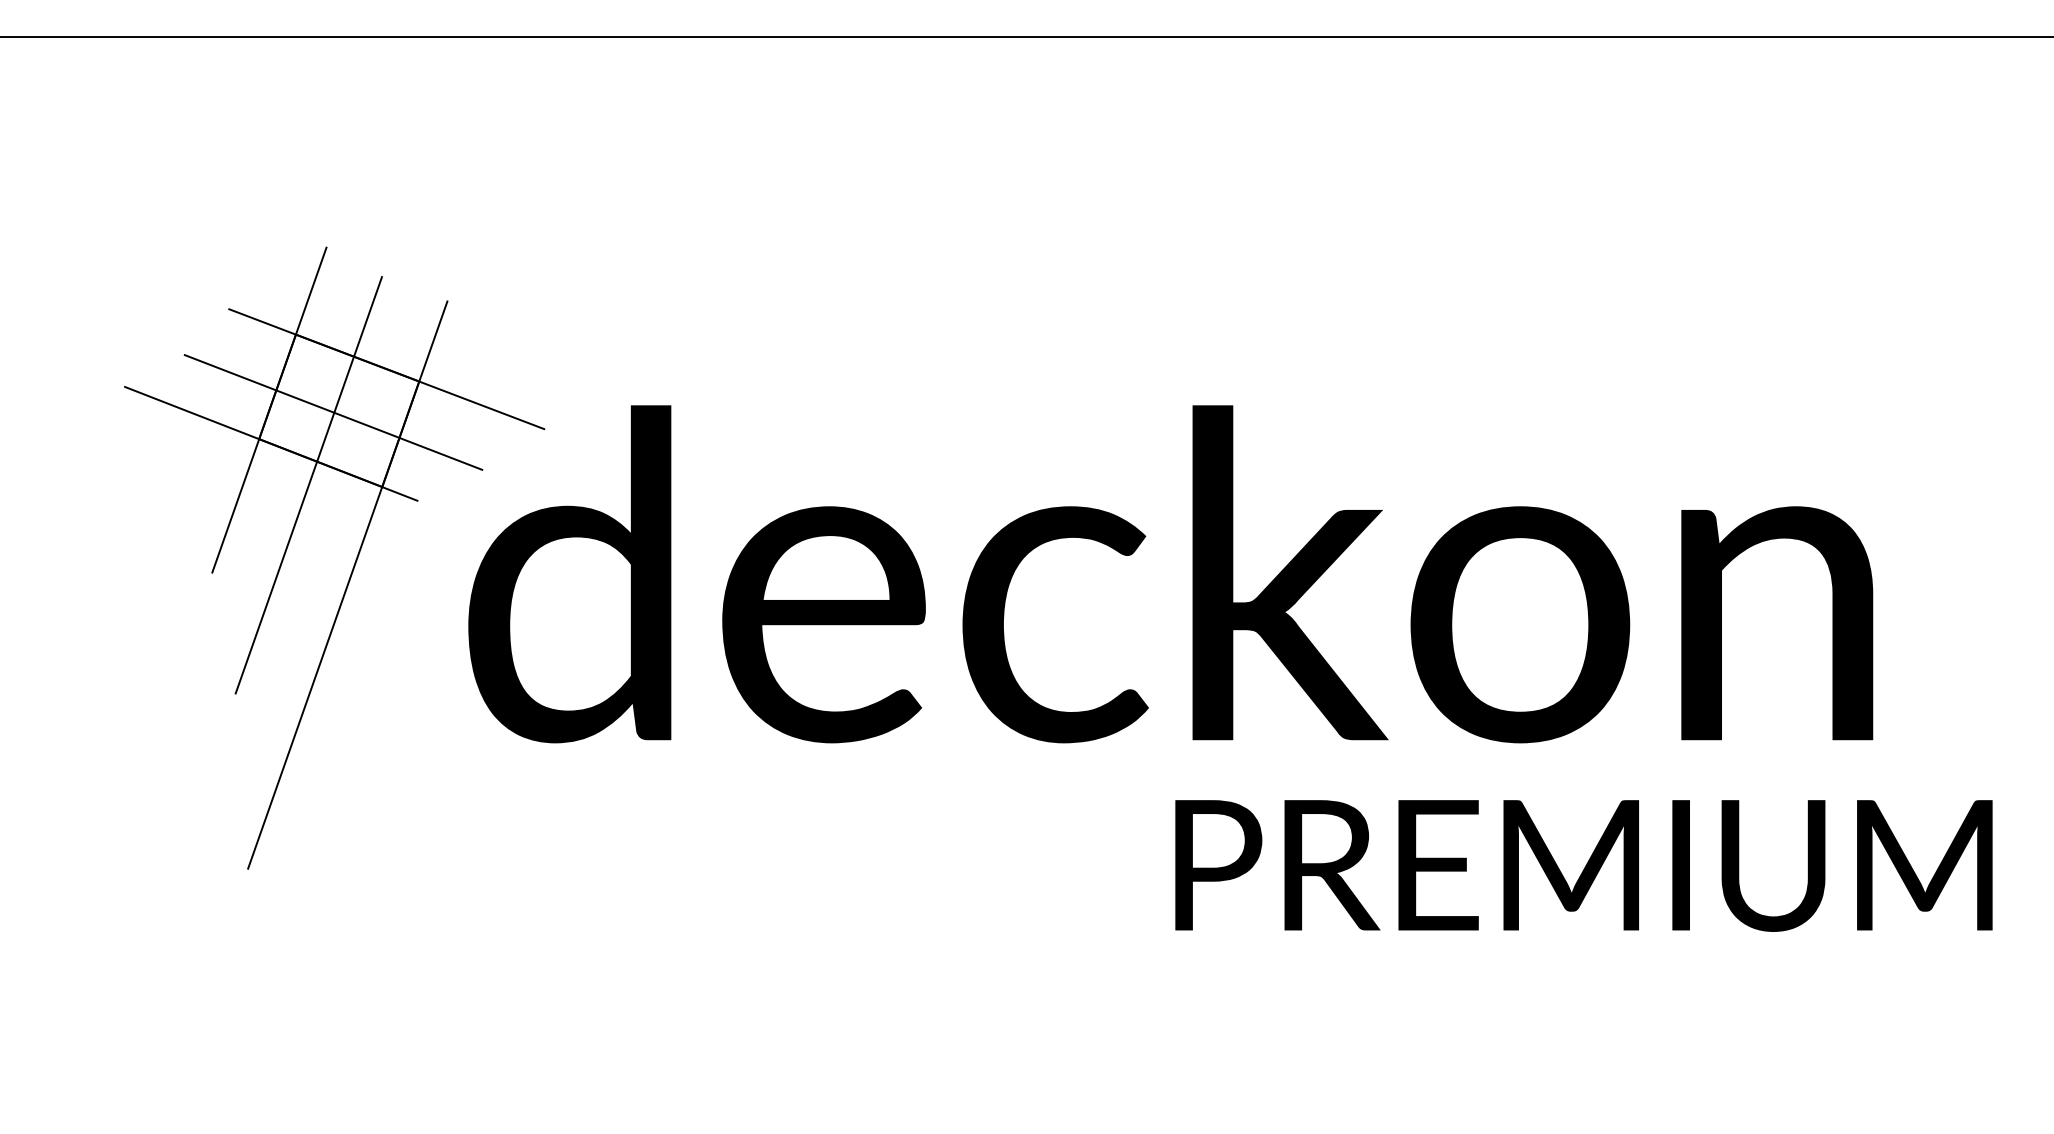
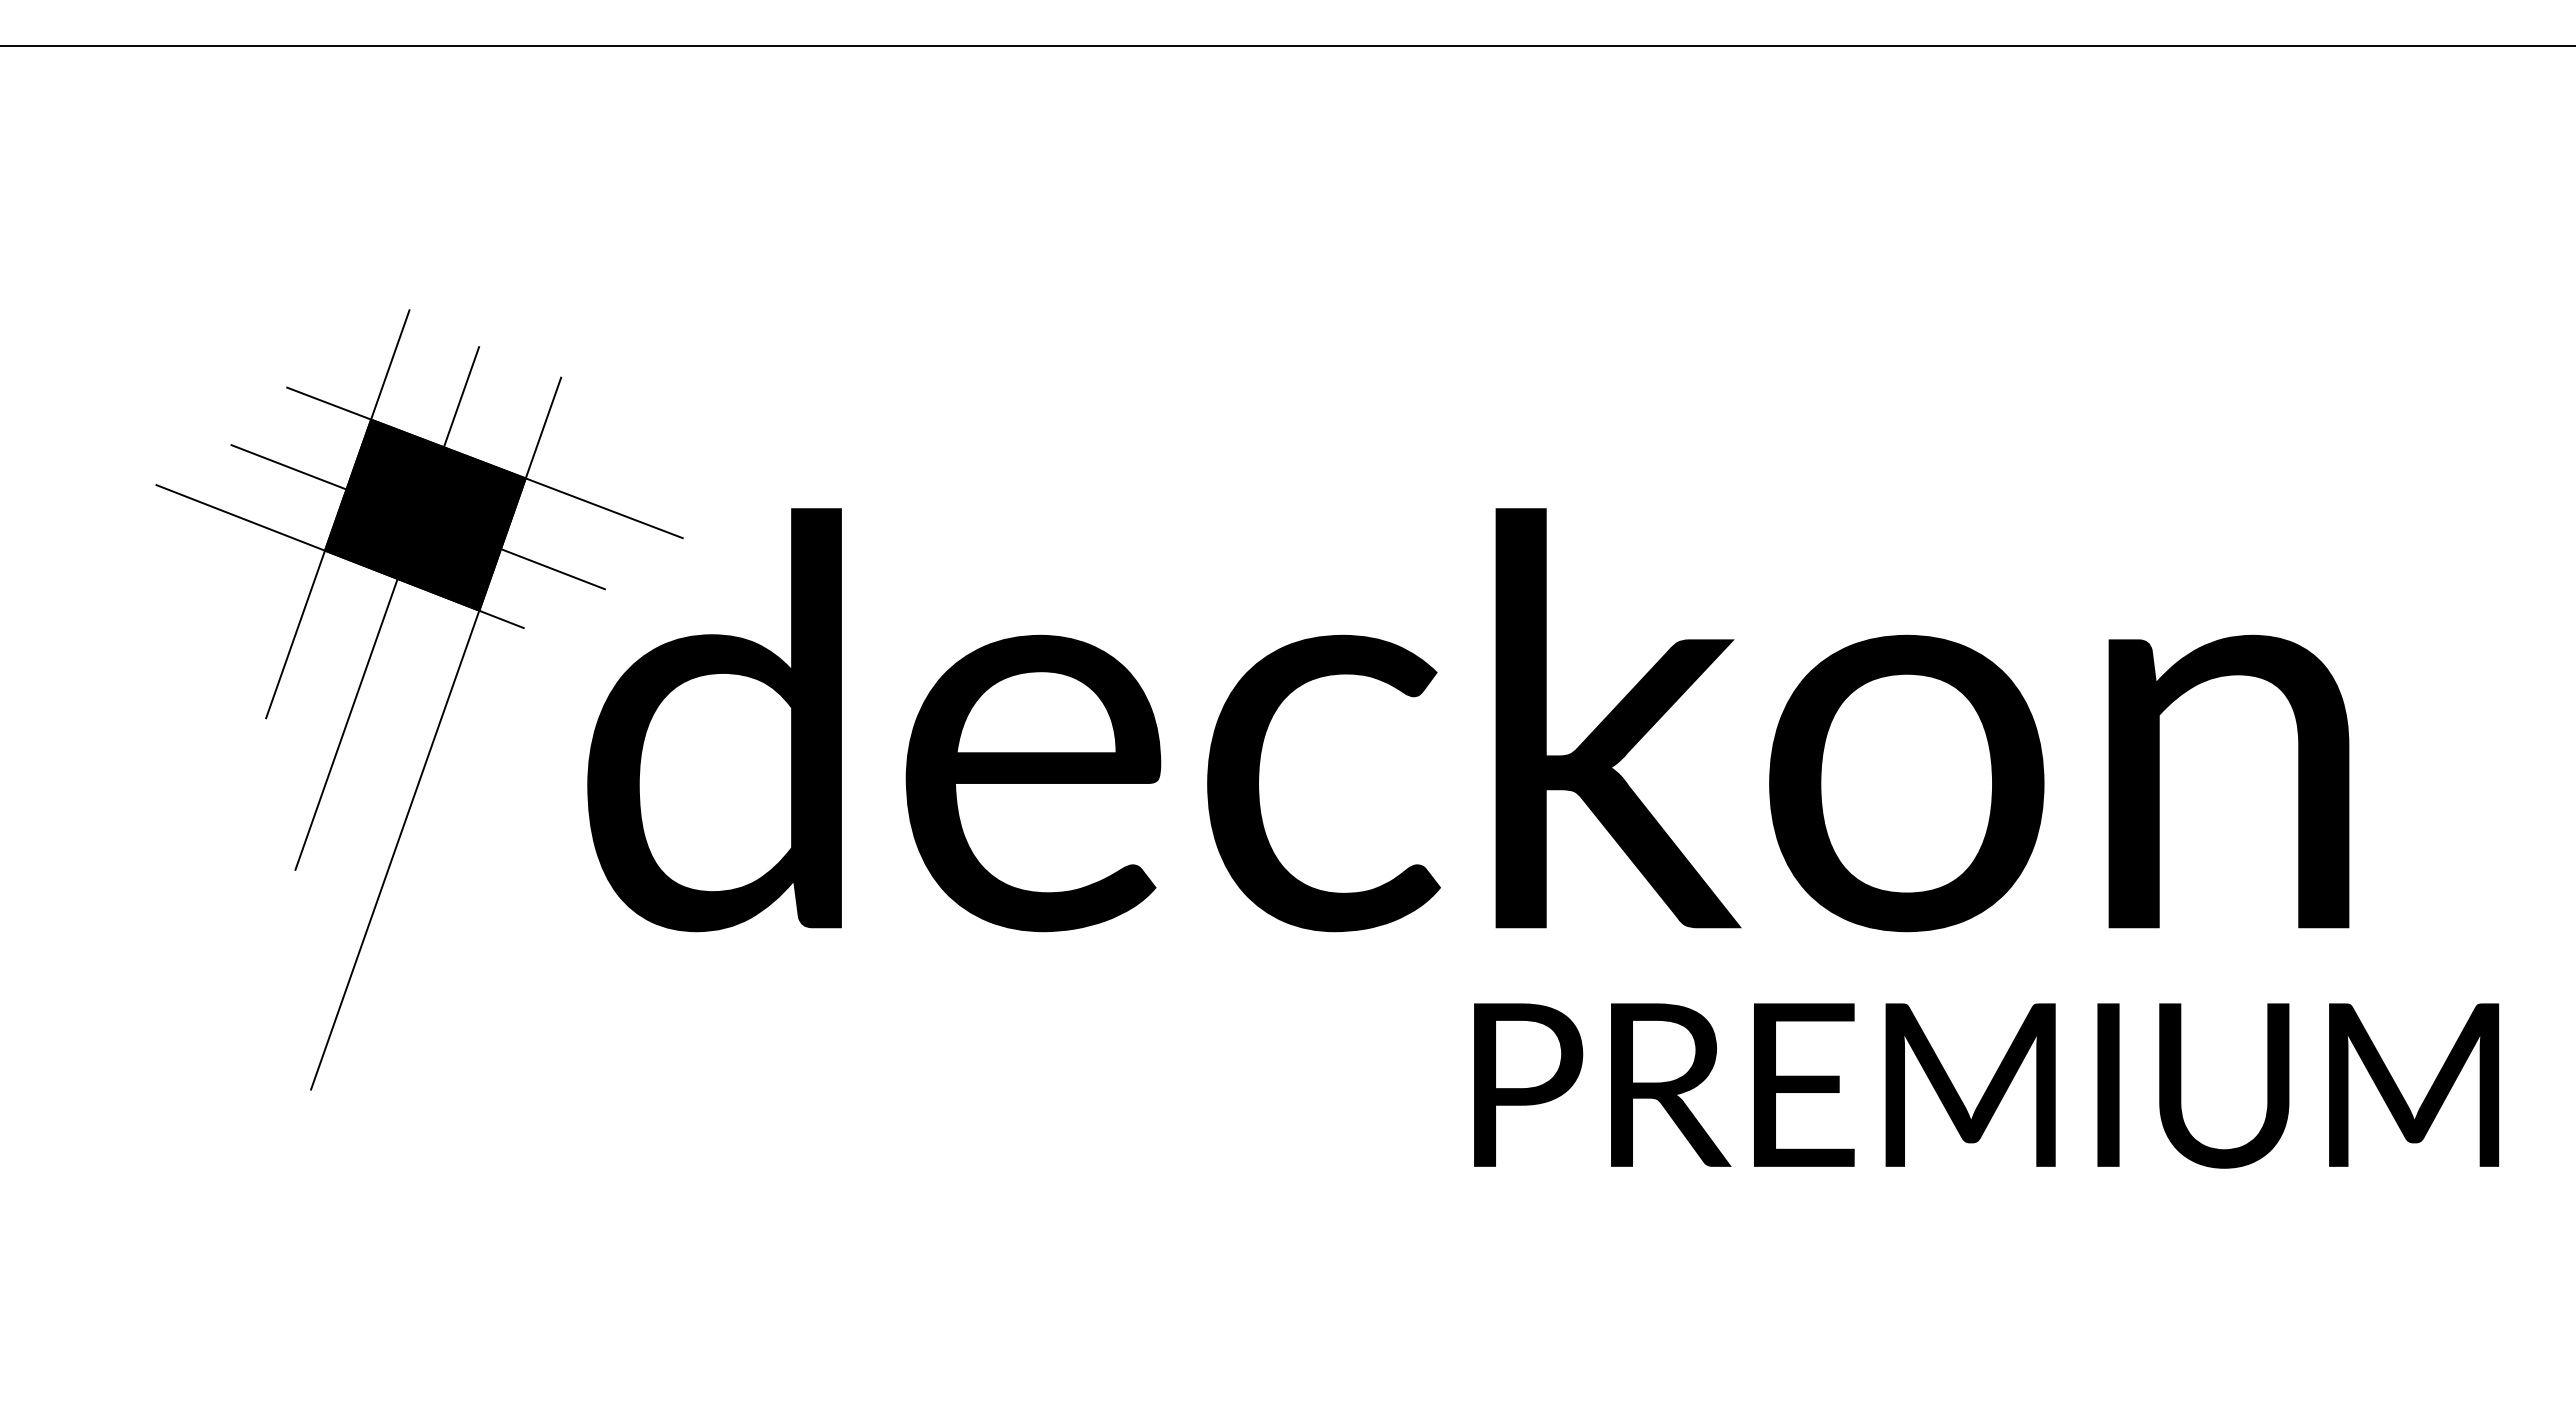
fill: (338, 410) -> (424, 514), added

